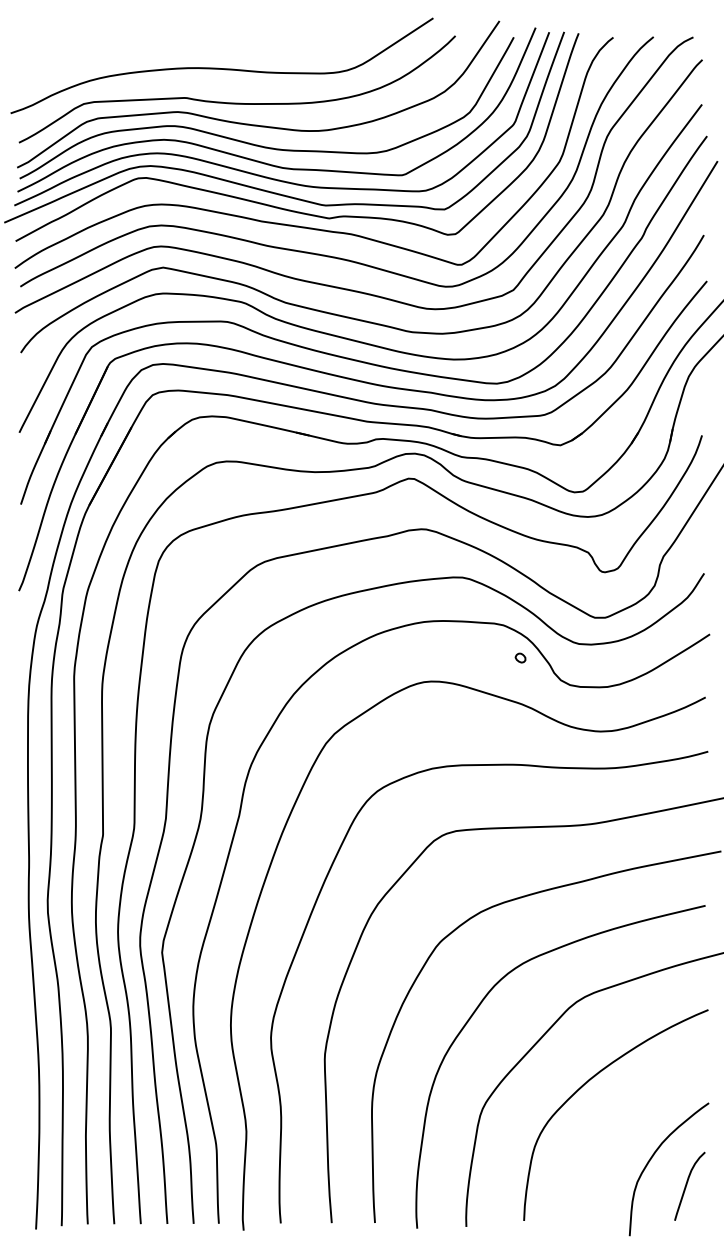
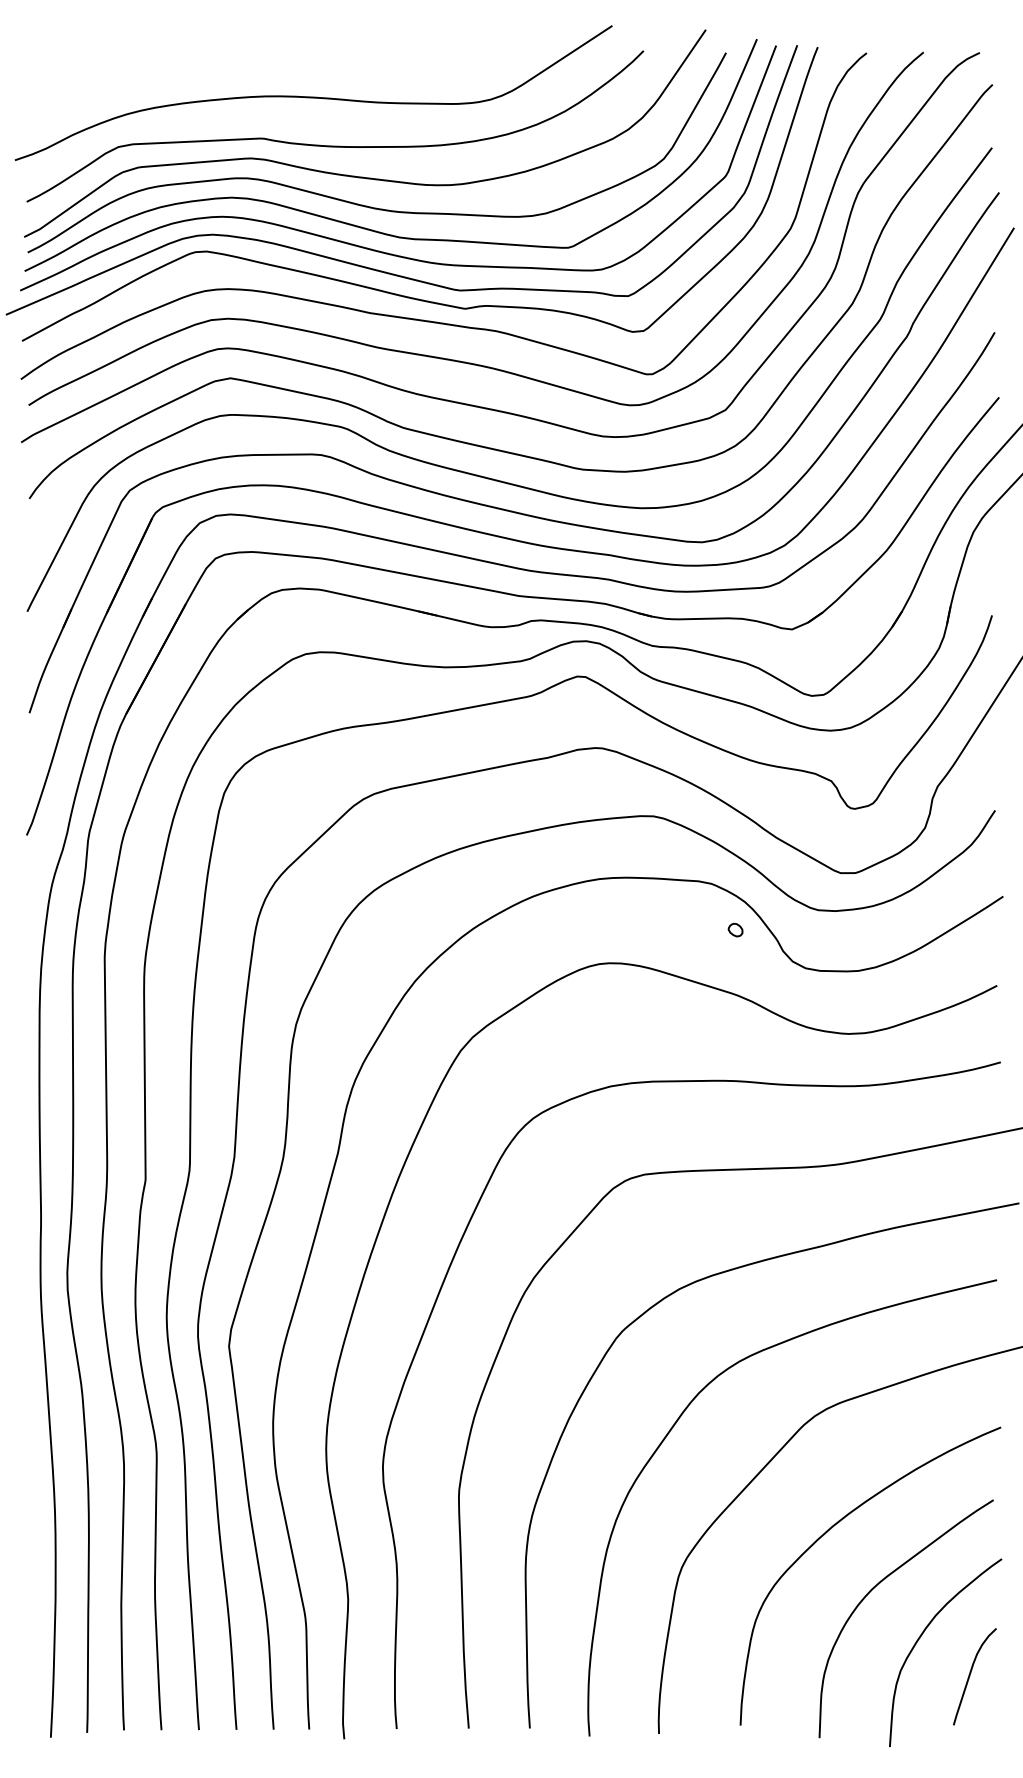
curve: (622, 1121) -> (879, 1584), added

